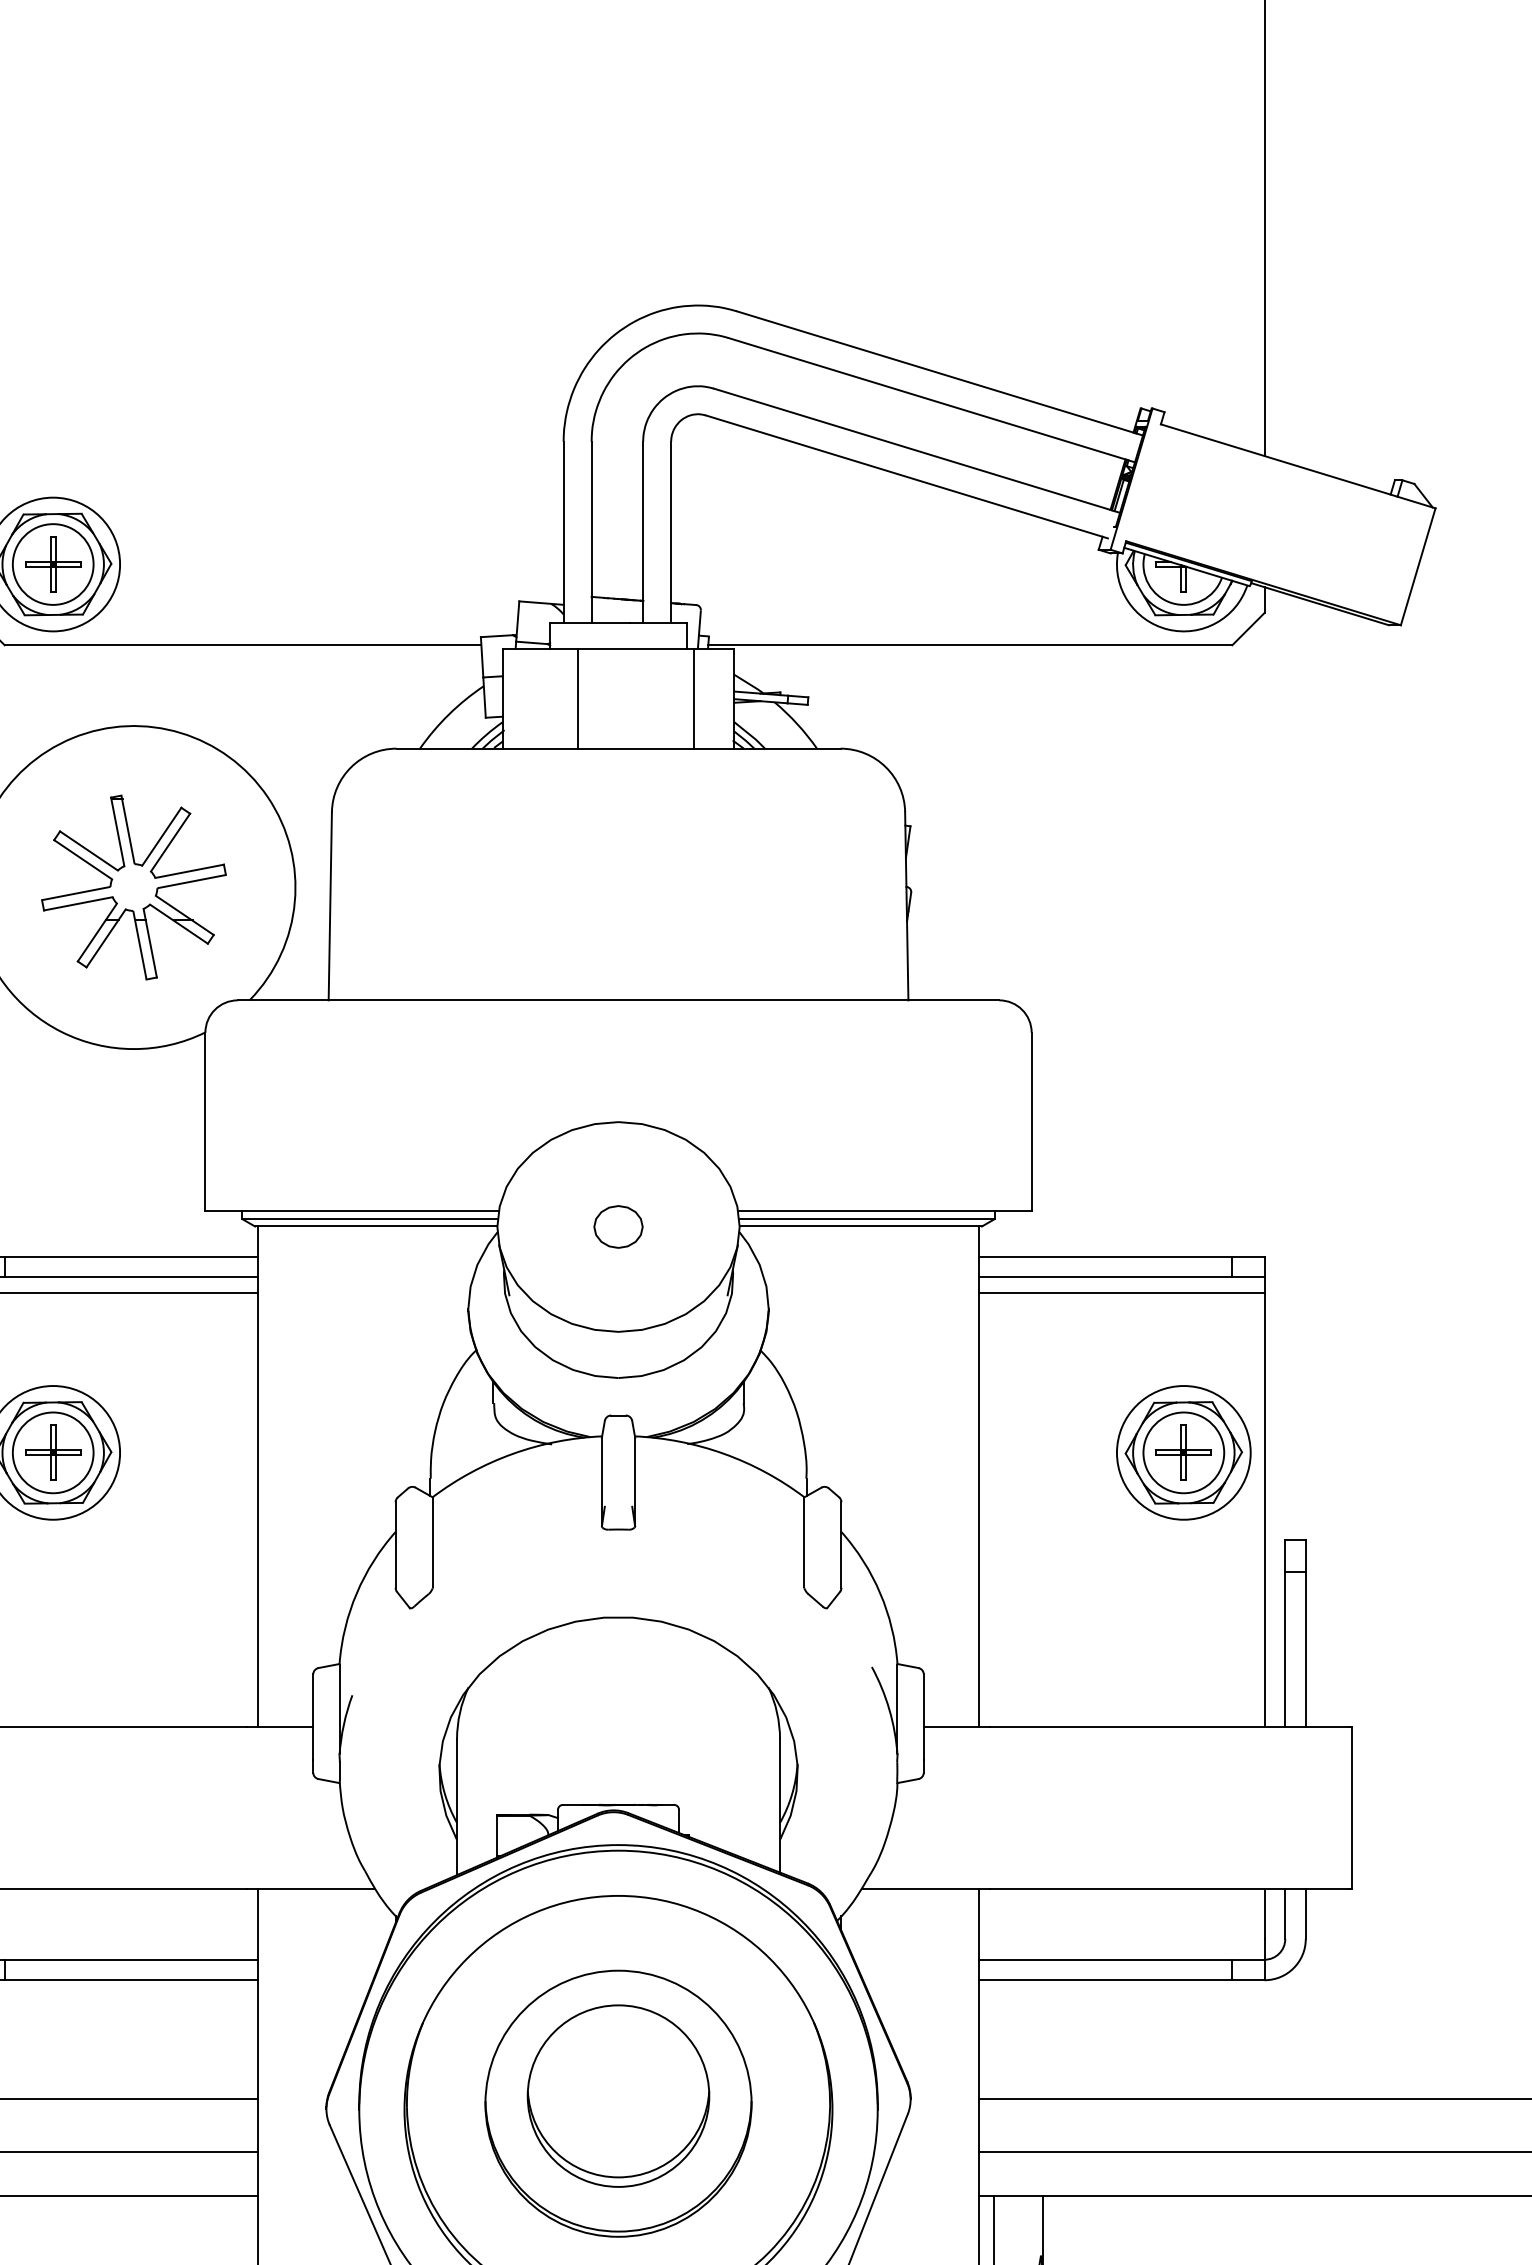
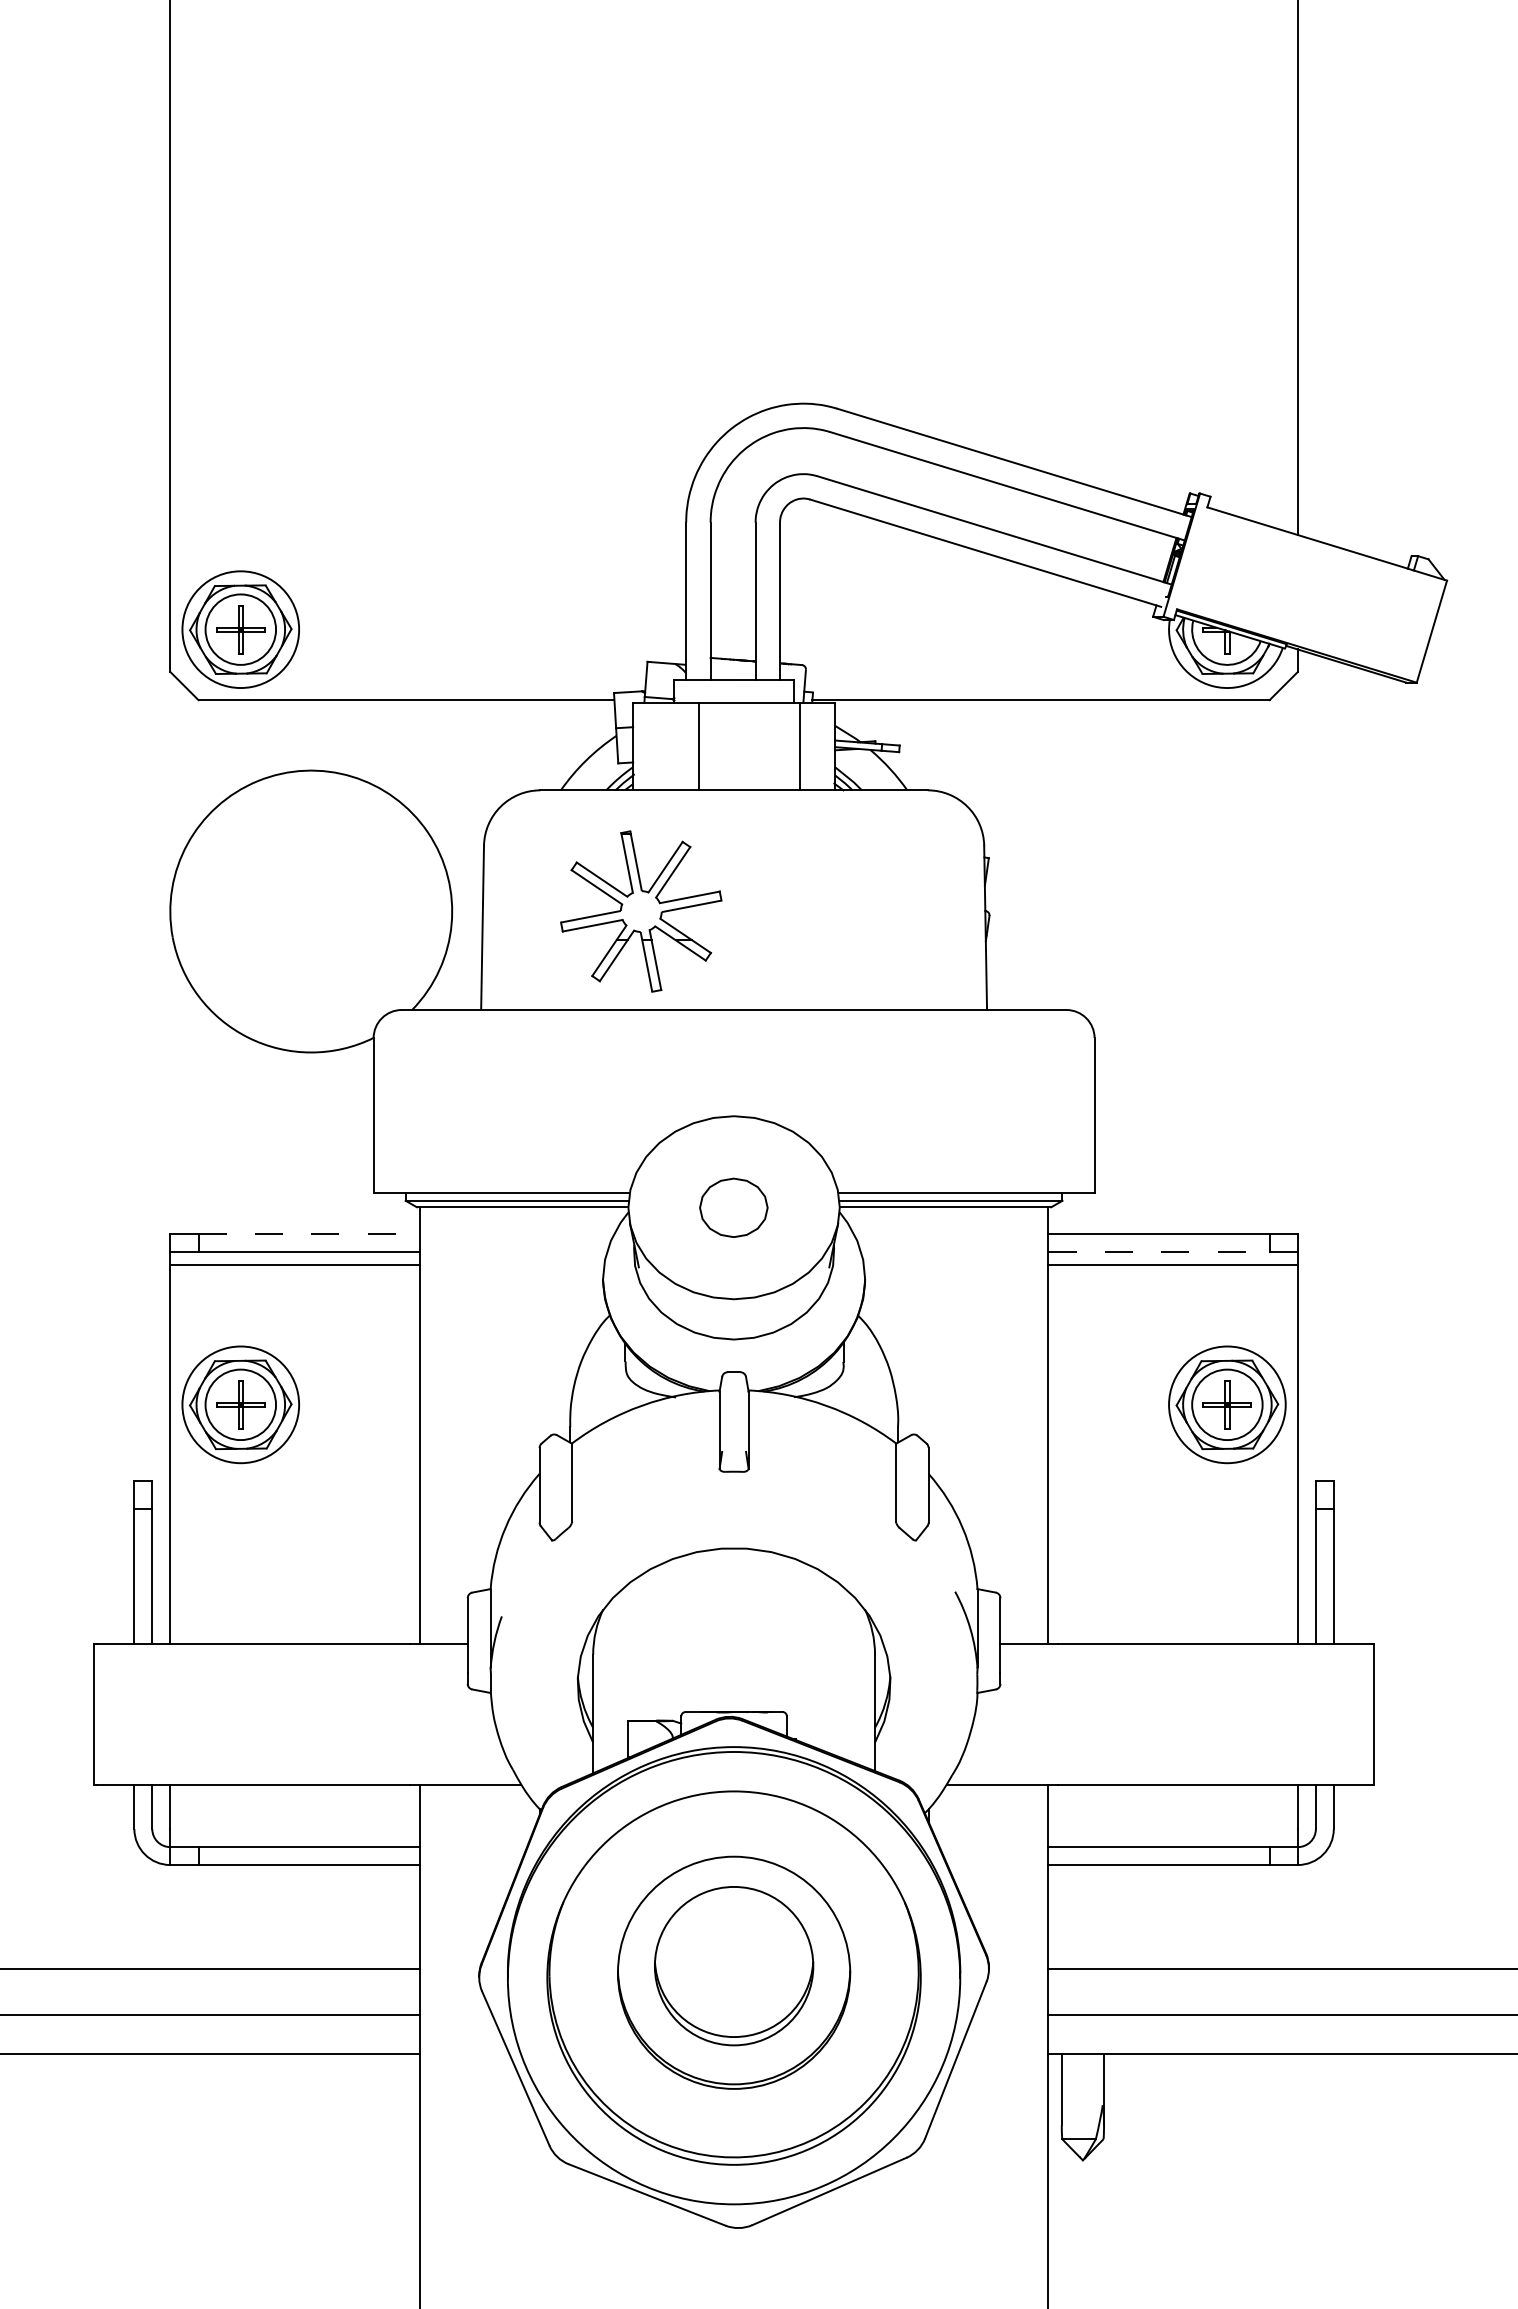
part: (134, 887) -> (641, 911), moved
part: (618, 1226) -> (734, 1207), size x1.6
line: (131, 1256) -> (309, 1233), solid -> dashed
line: (1106, 1277) -> (1159, 1251), solid -> dashed

